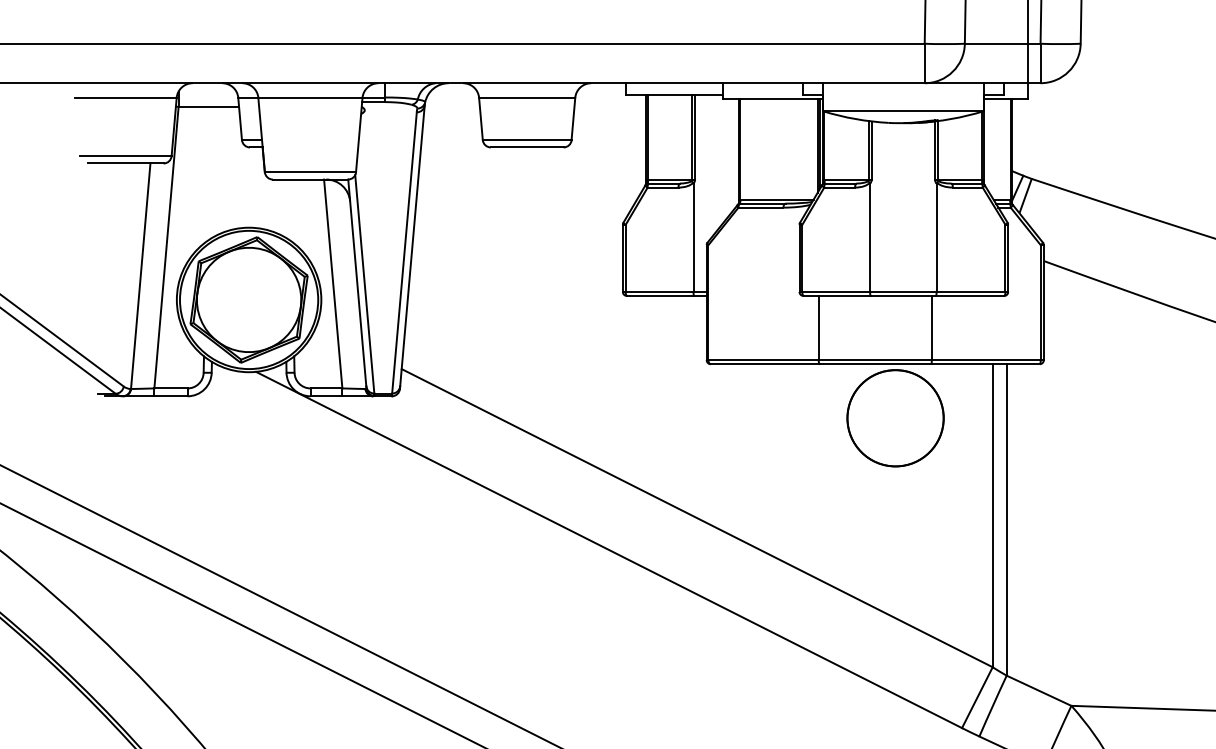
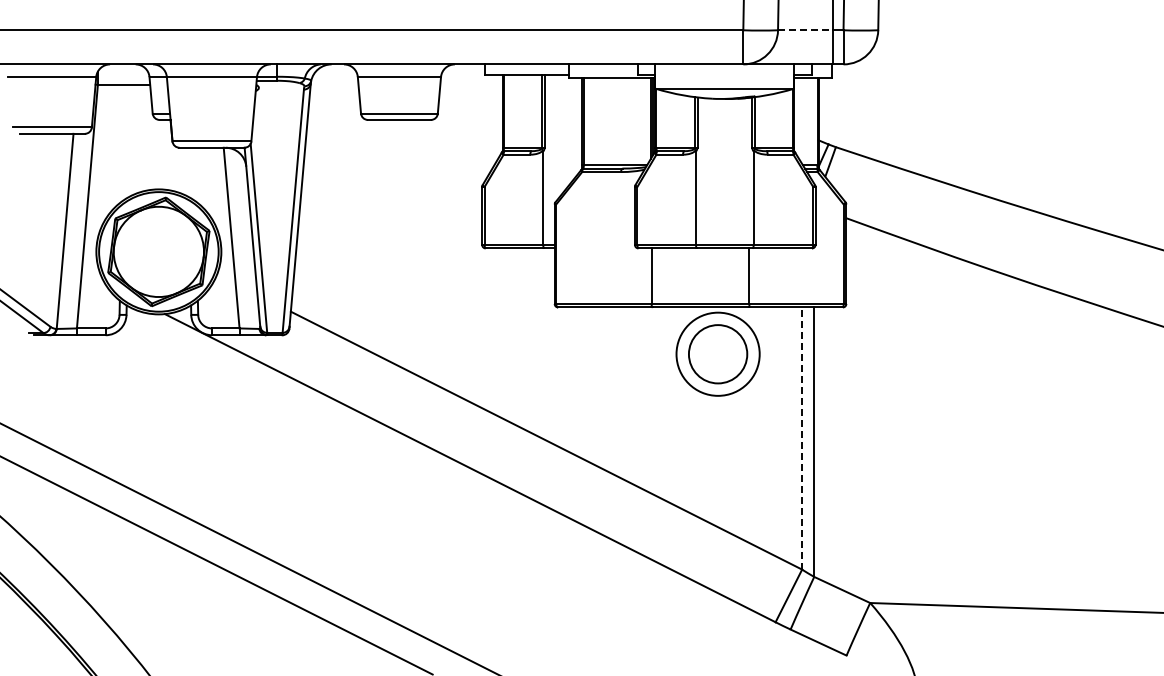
line: (997, 44) -> (806, 30), solid -> dashed
circle: (894, 417) -> (717, 353), size x0.7
line: (993, 515) -> (802, 438), solid -> dashed

